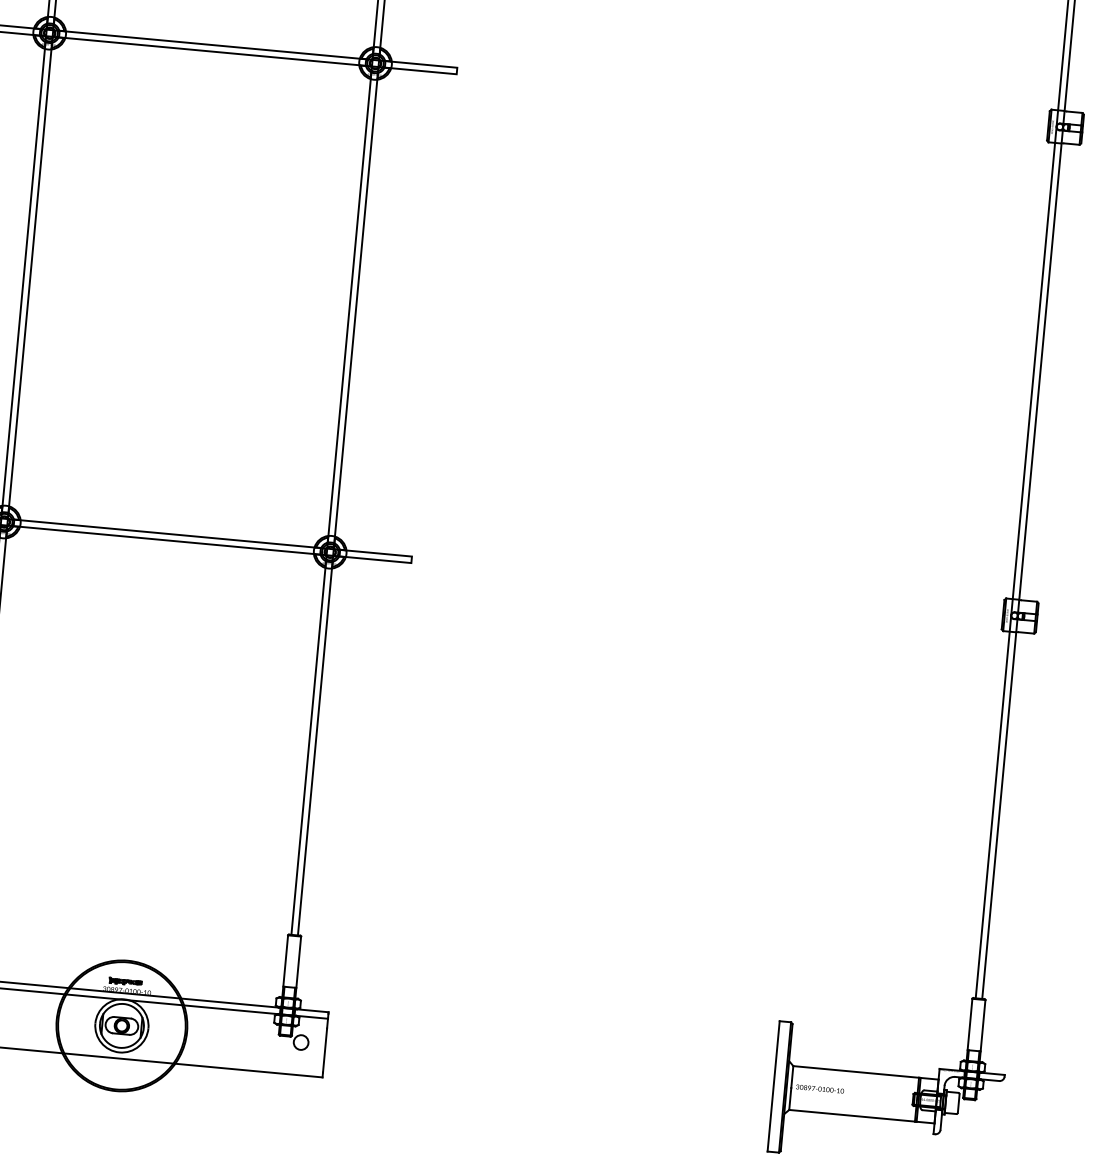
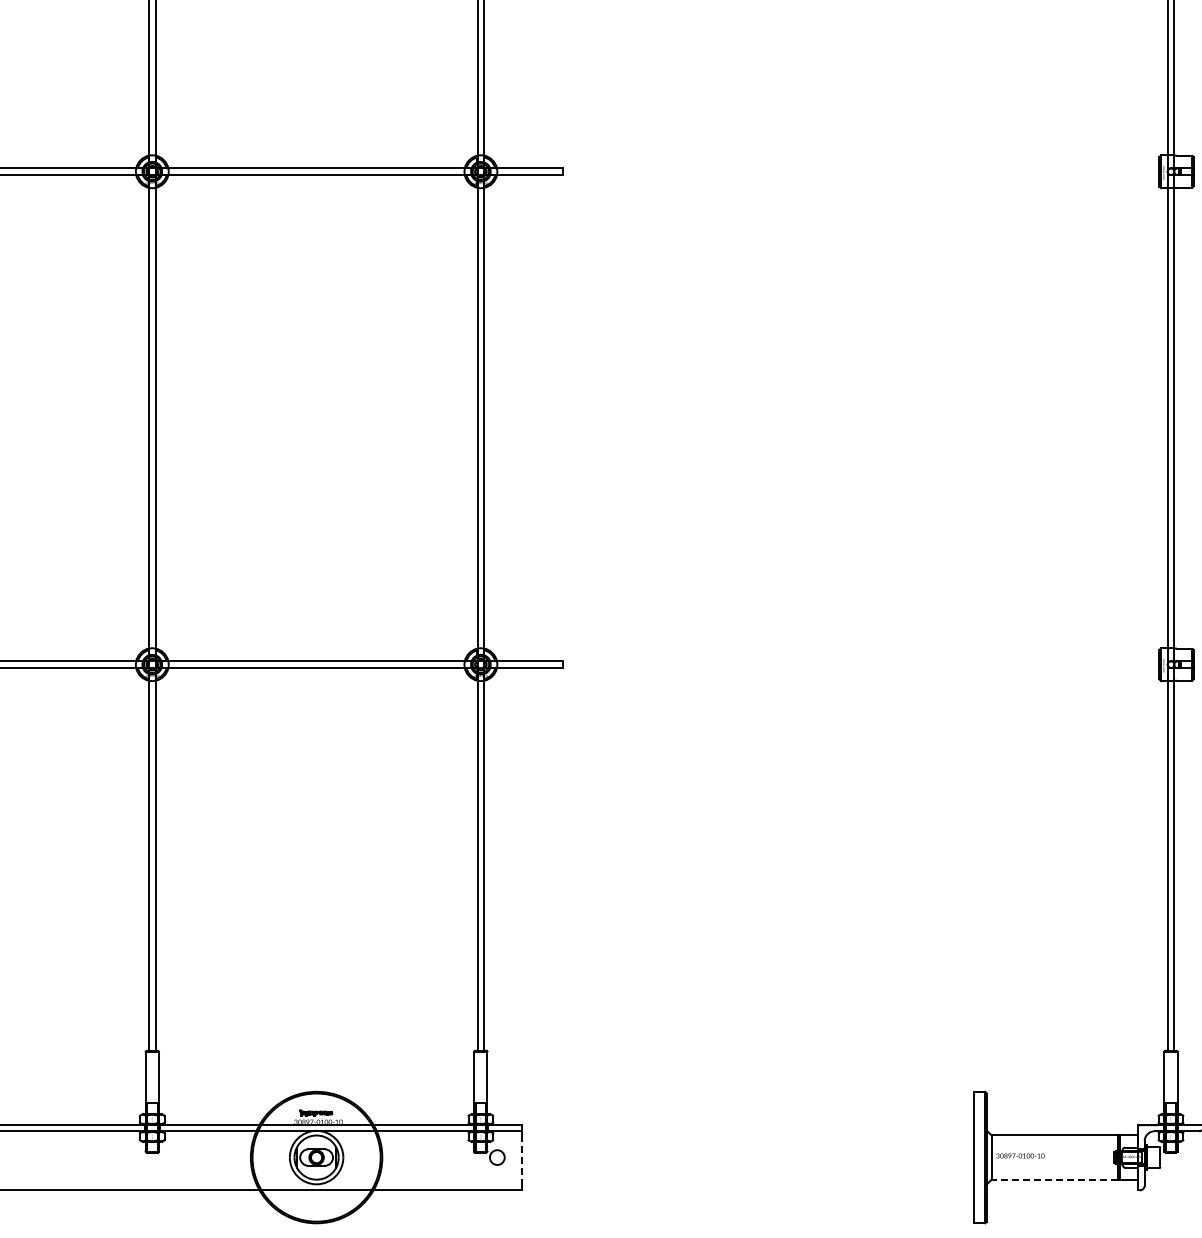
line: (324, 1049) -> (521, 1162), solid -> dashed
line: (851, 1115) -> (1054, 1179), solid -> dashed

